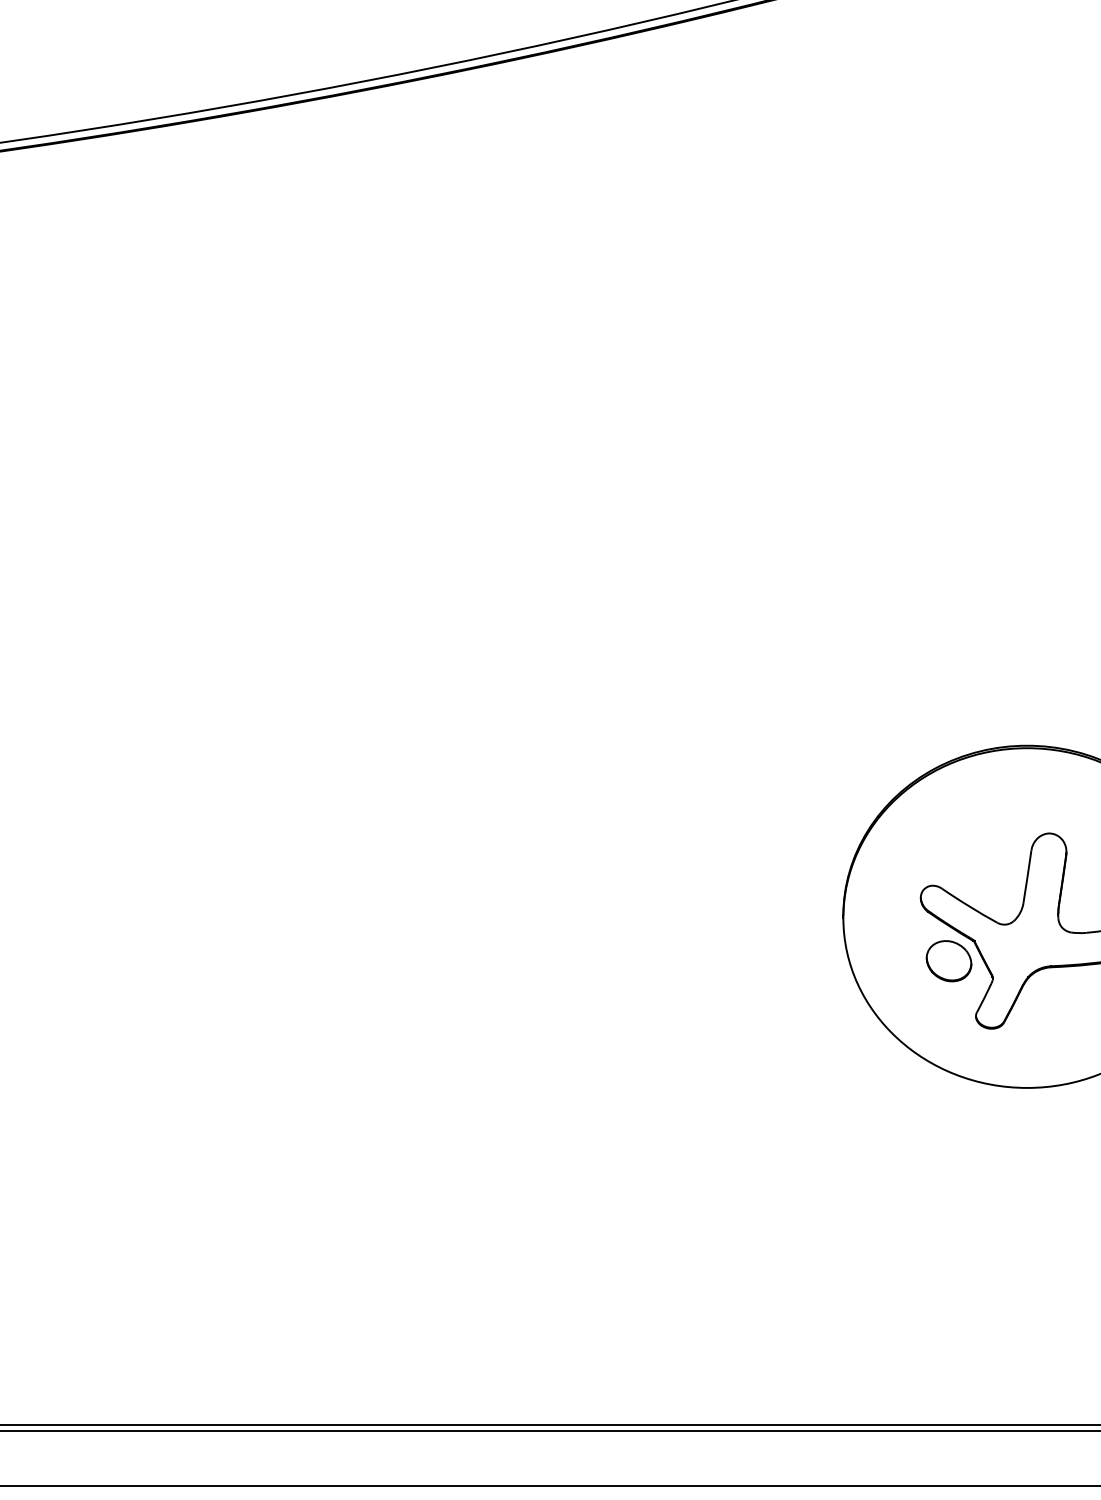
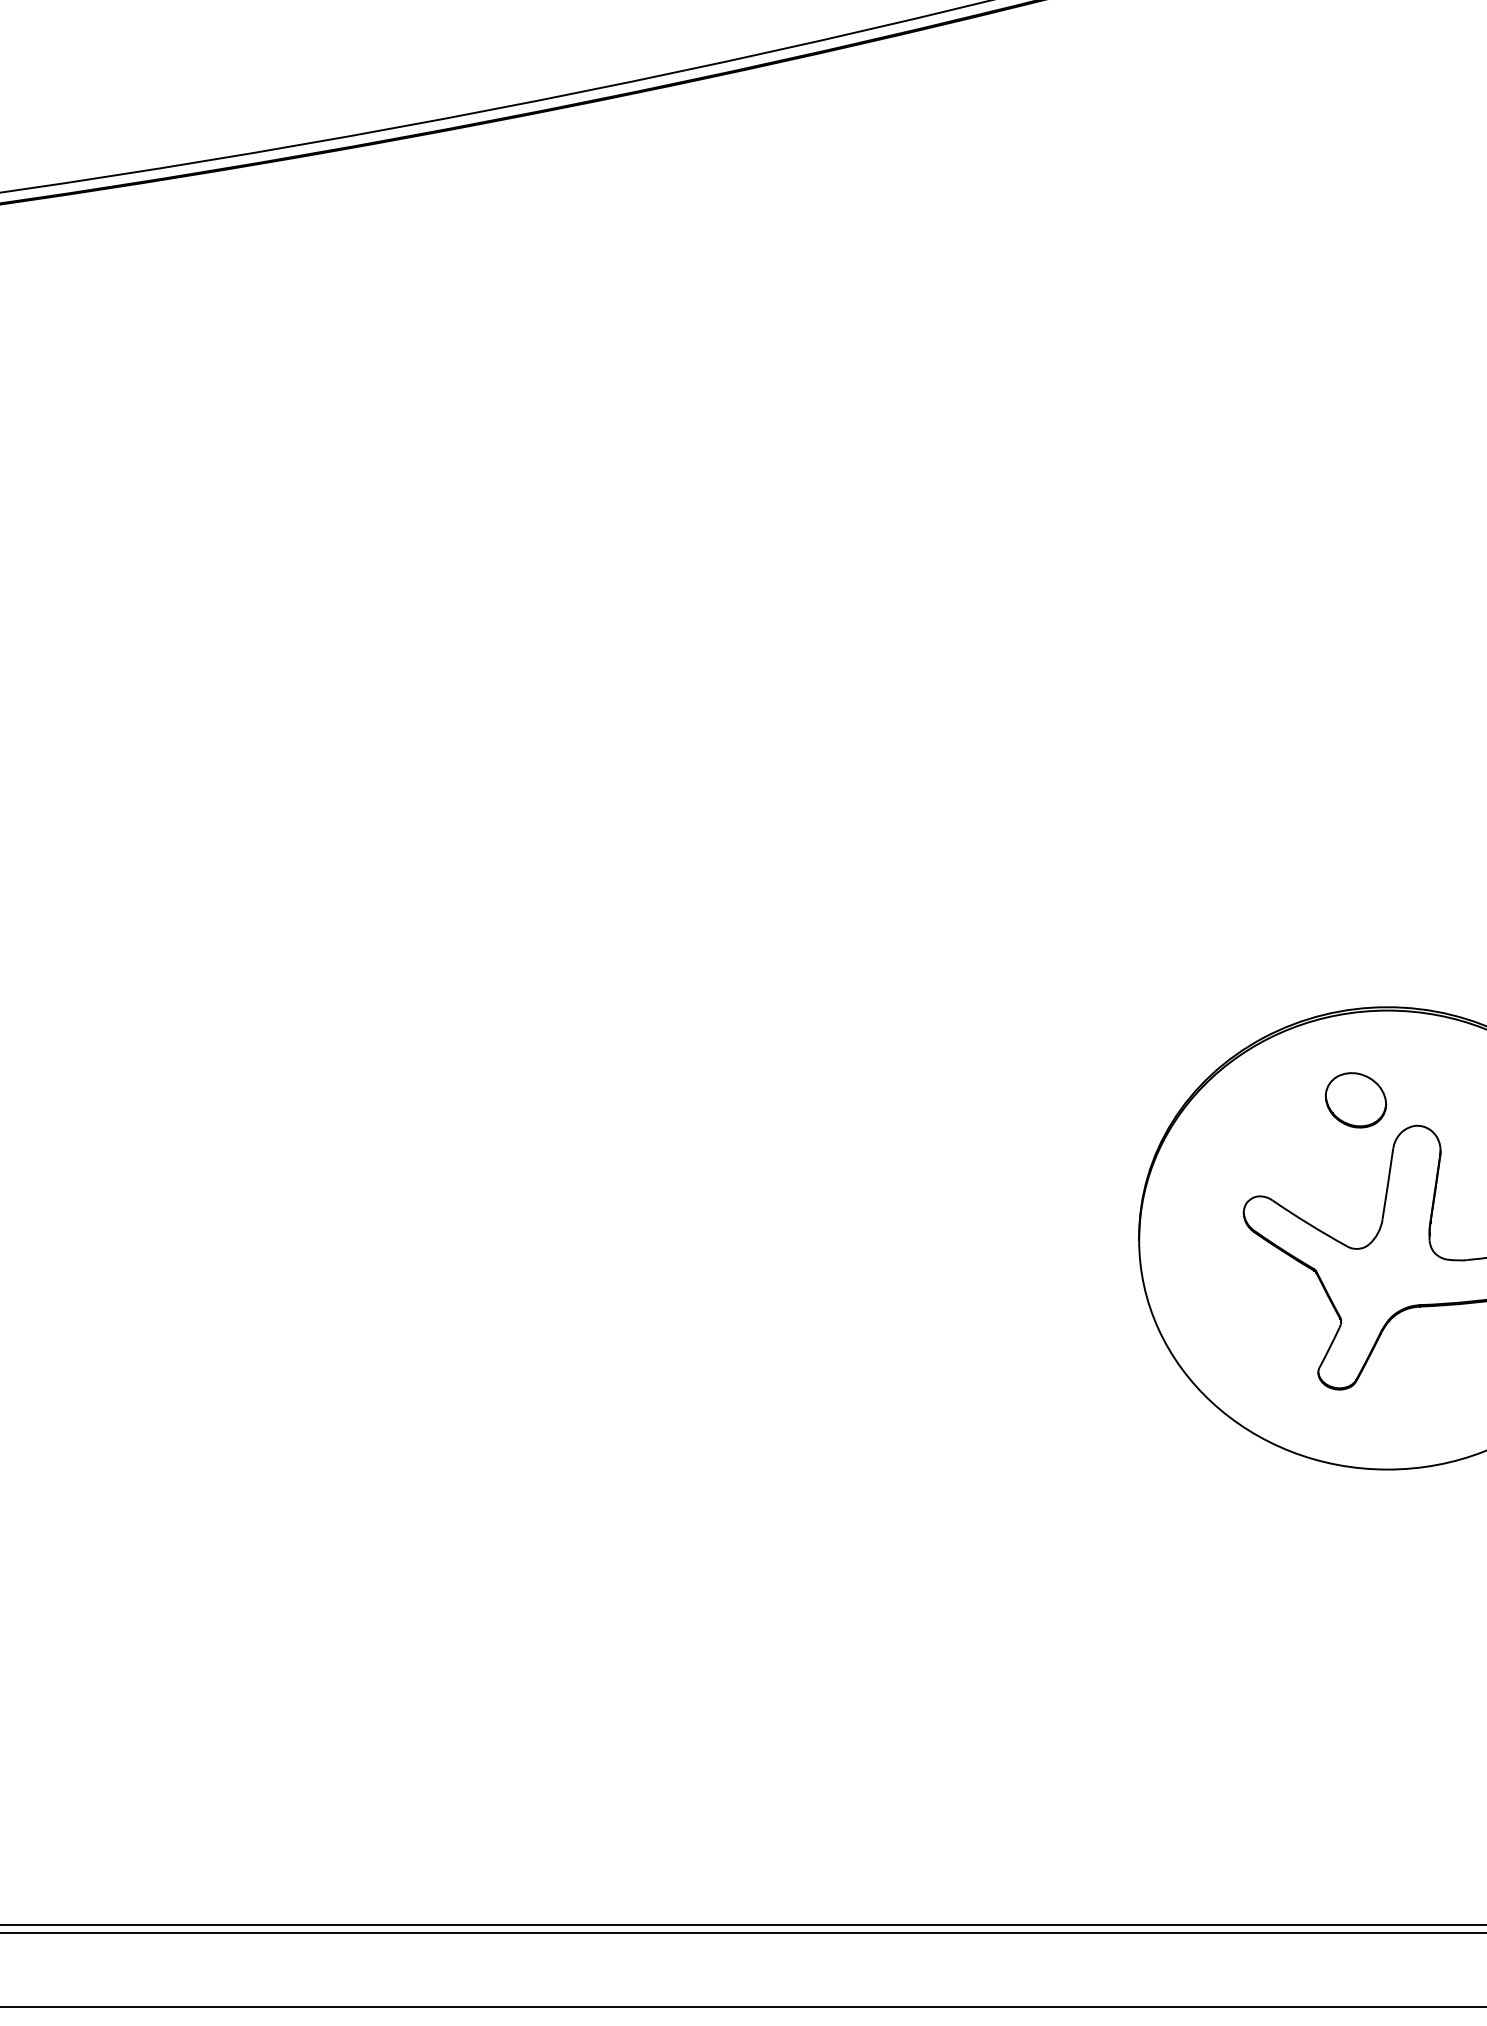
part: (948, 961) -> (1355, 1100), moved

